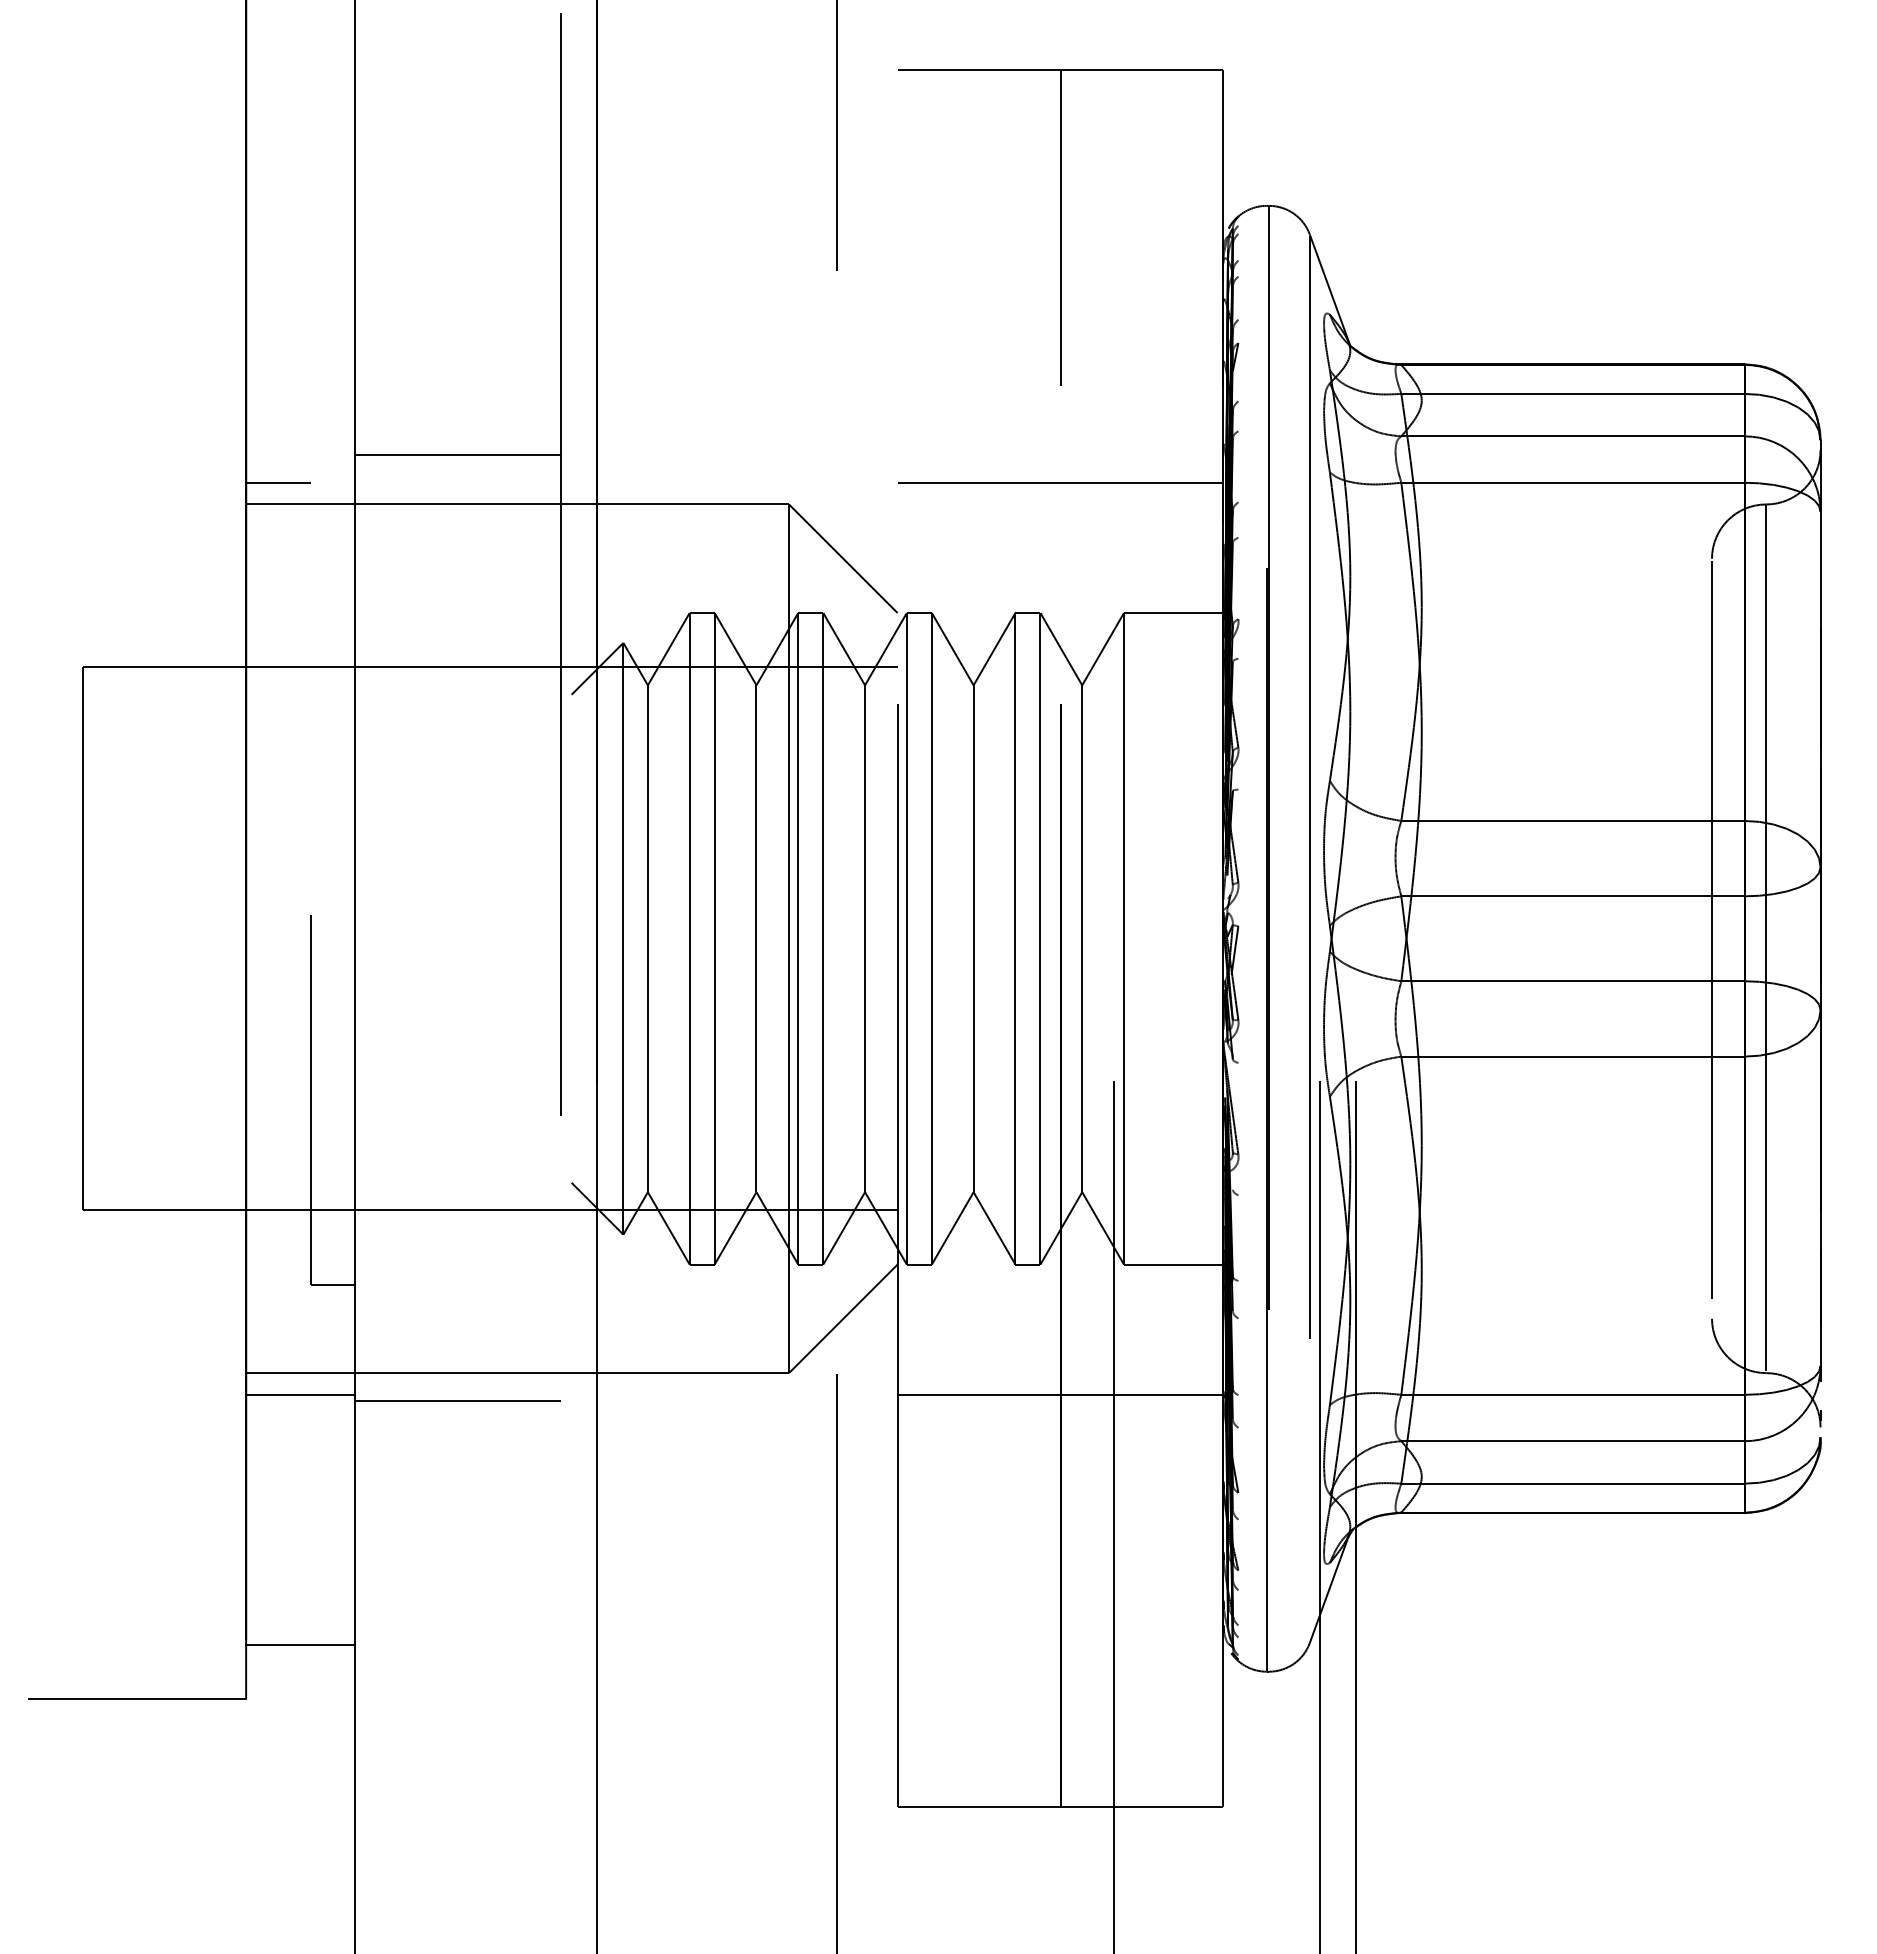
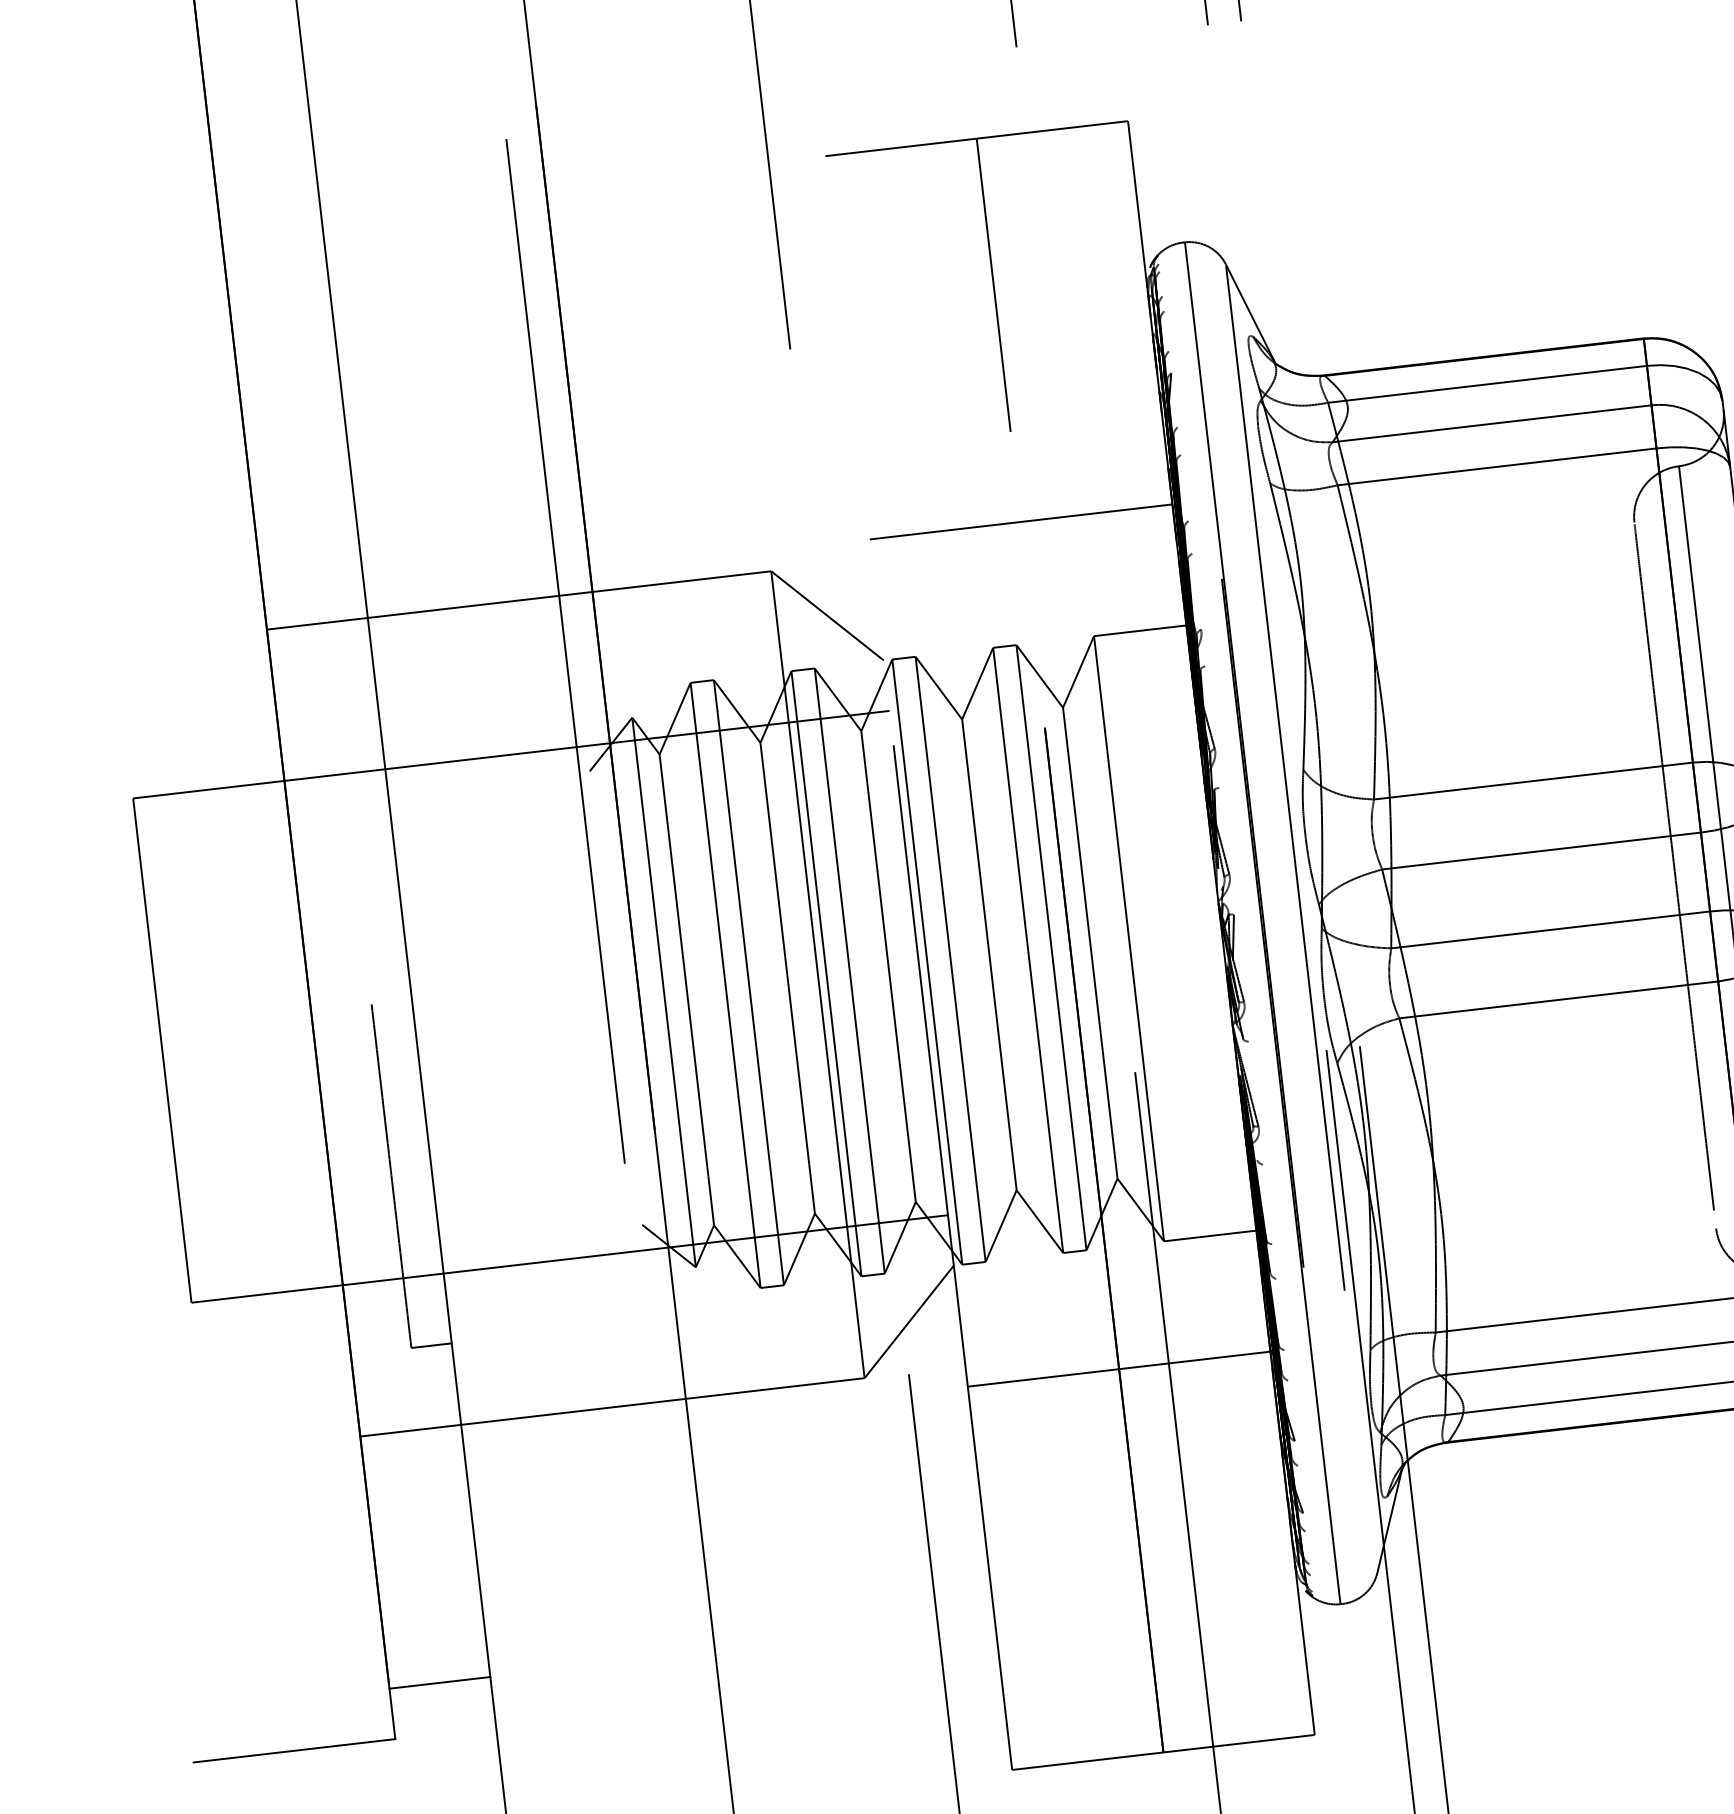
line: (457, 454) -> (457, 560), removed
line: (278, 482) -> (294, 605), removed
line: (300, 1394) -> (413, 1450), removed
line: (457, 1400) -> (559, 1439), removed

